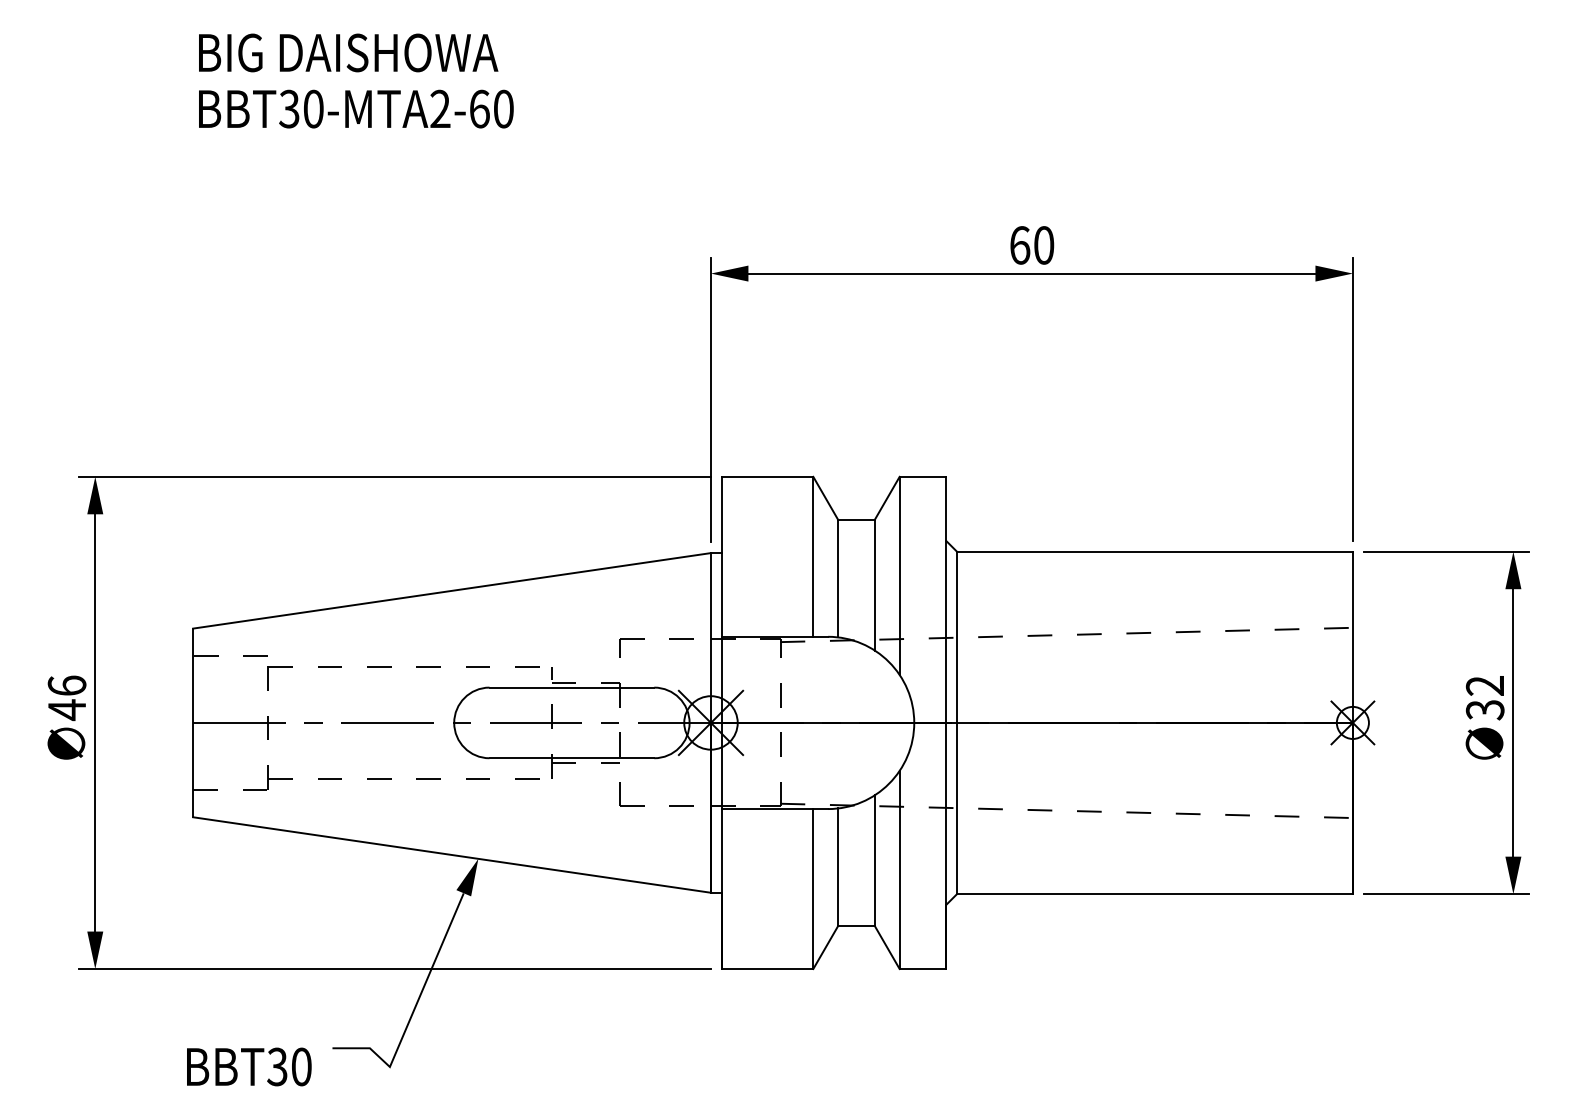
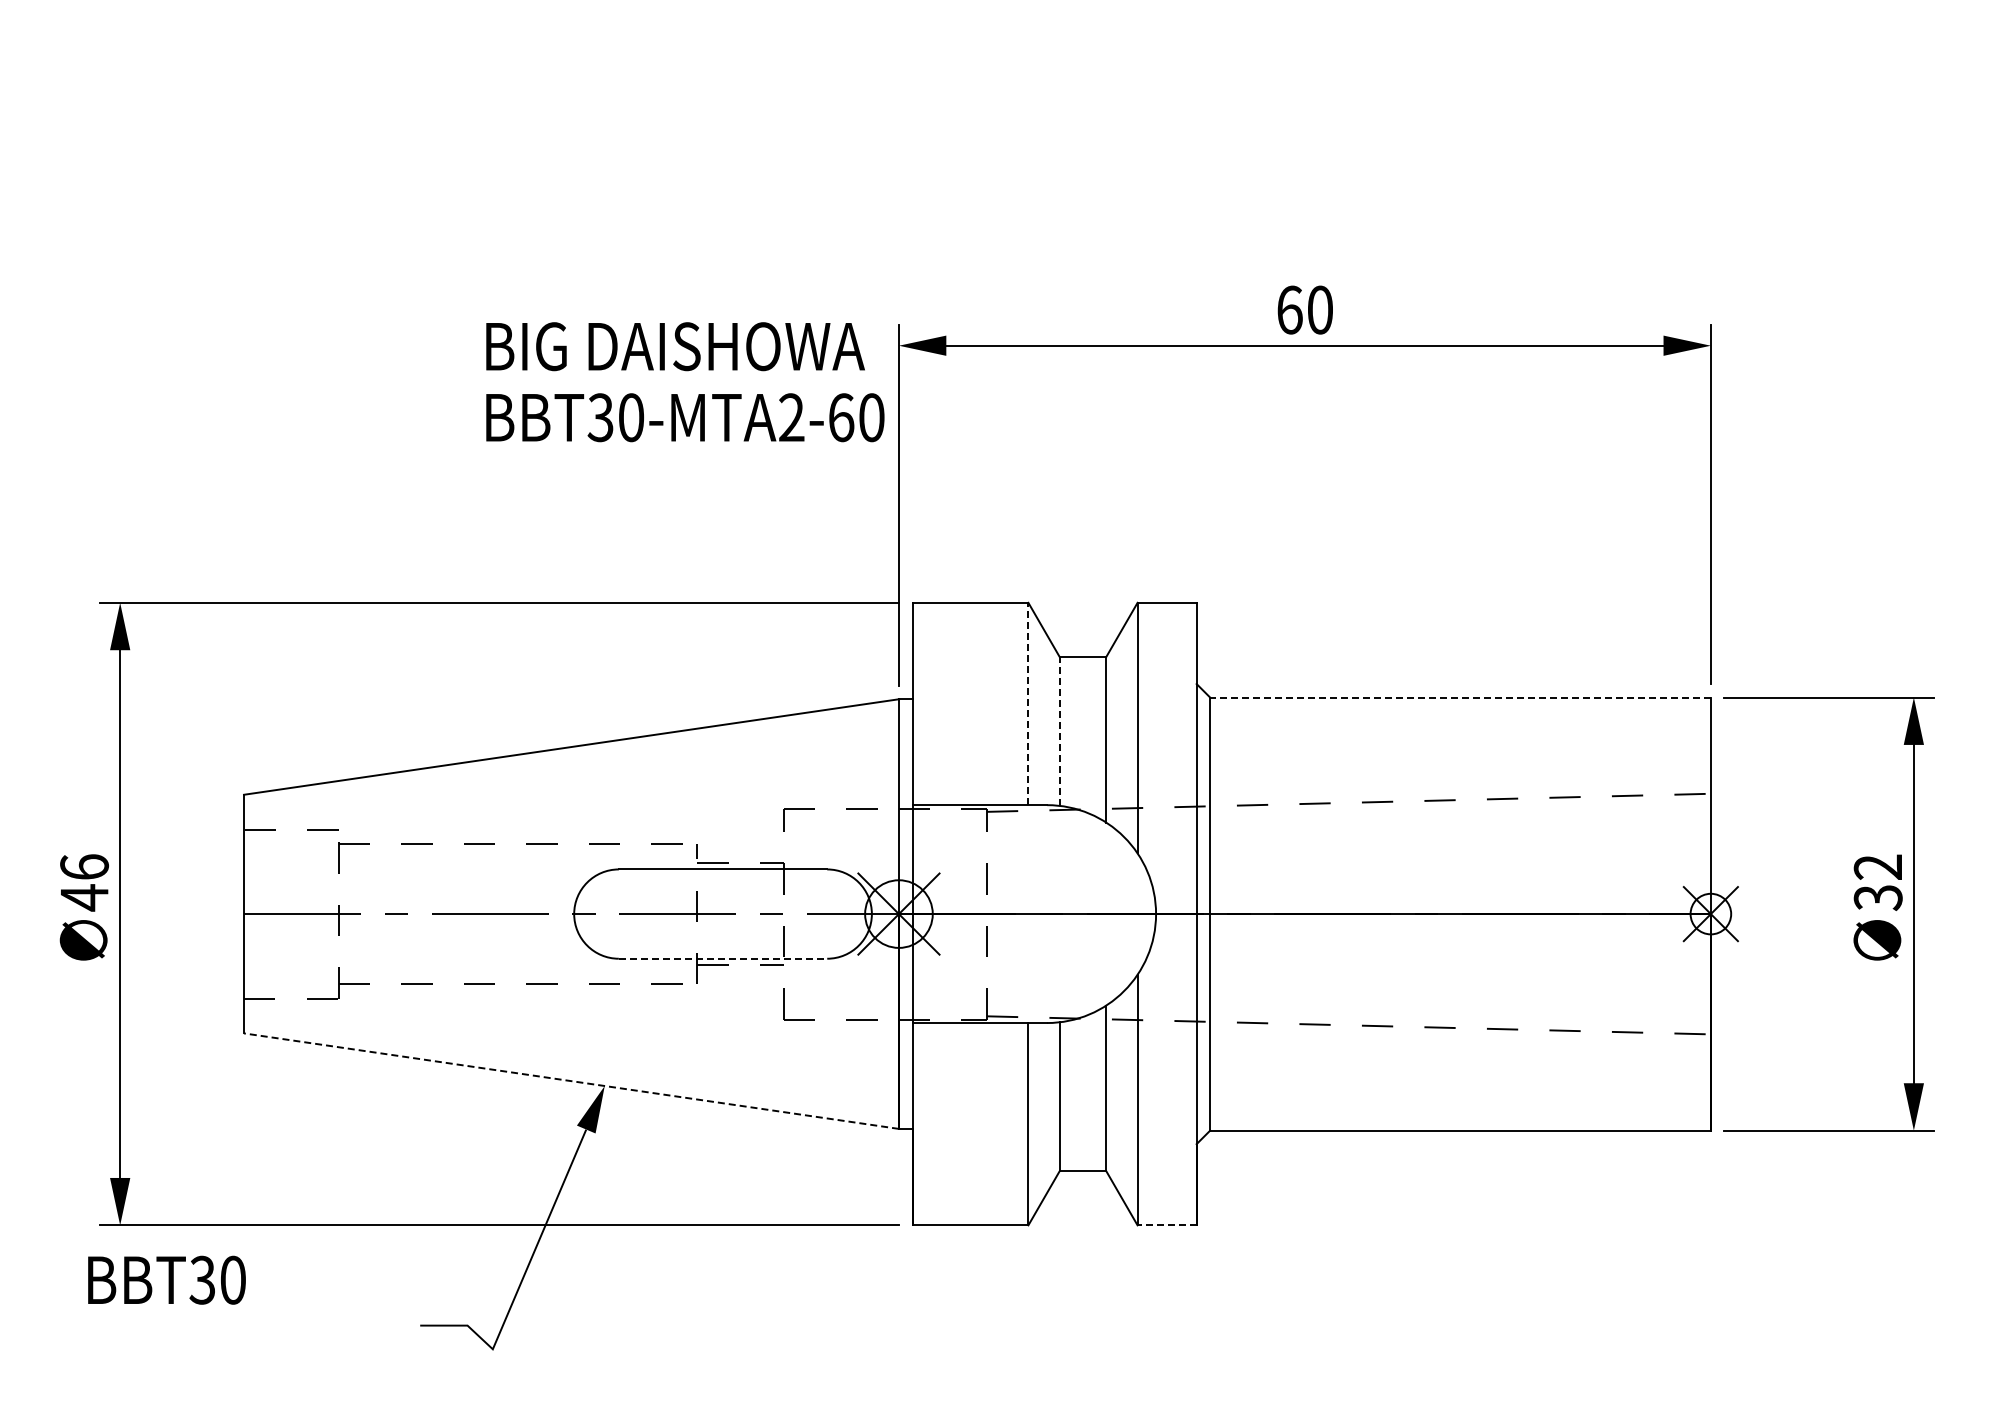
text: (356, 81) -> (685, 382), moved
line: (1154, 551) -> (1460, 697), solid -> dashed
line: (813, 556) -> (1028, 703), solid -> dashed
line: (837, 577) -> (1059, 730), solid -> dashed
line: (572, 758) -> (723, 958), solid -> dashed
line: (452, 855) -> (571, 1081), solid -> dashed
line: (923, 969) -> (1167, 1225), solid -> dashed
text: (248, 1066) -> (166, 1279), moved

